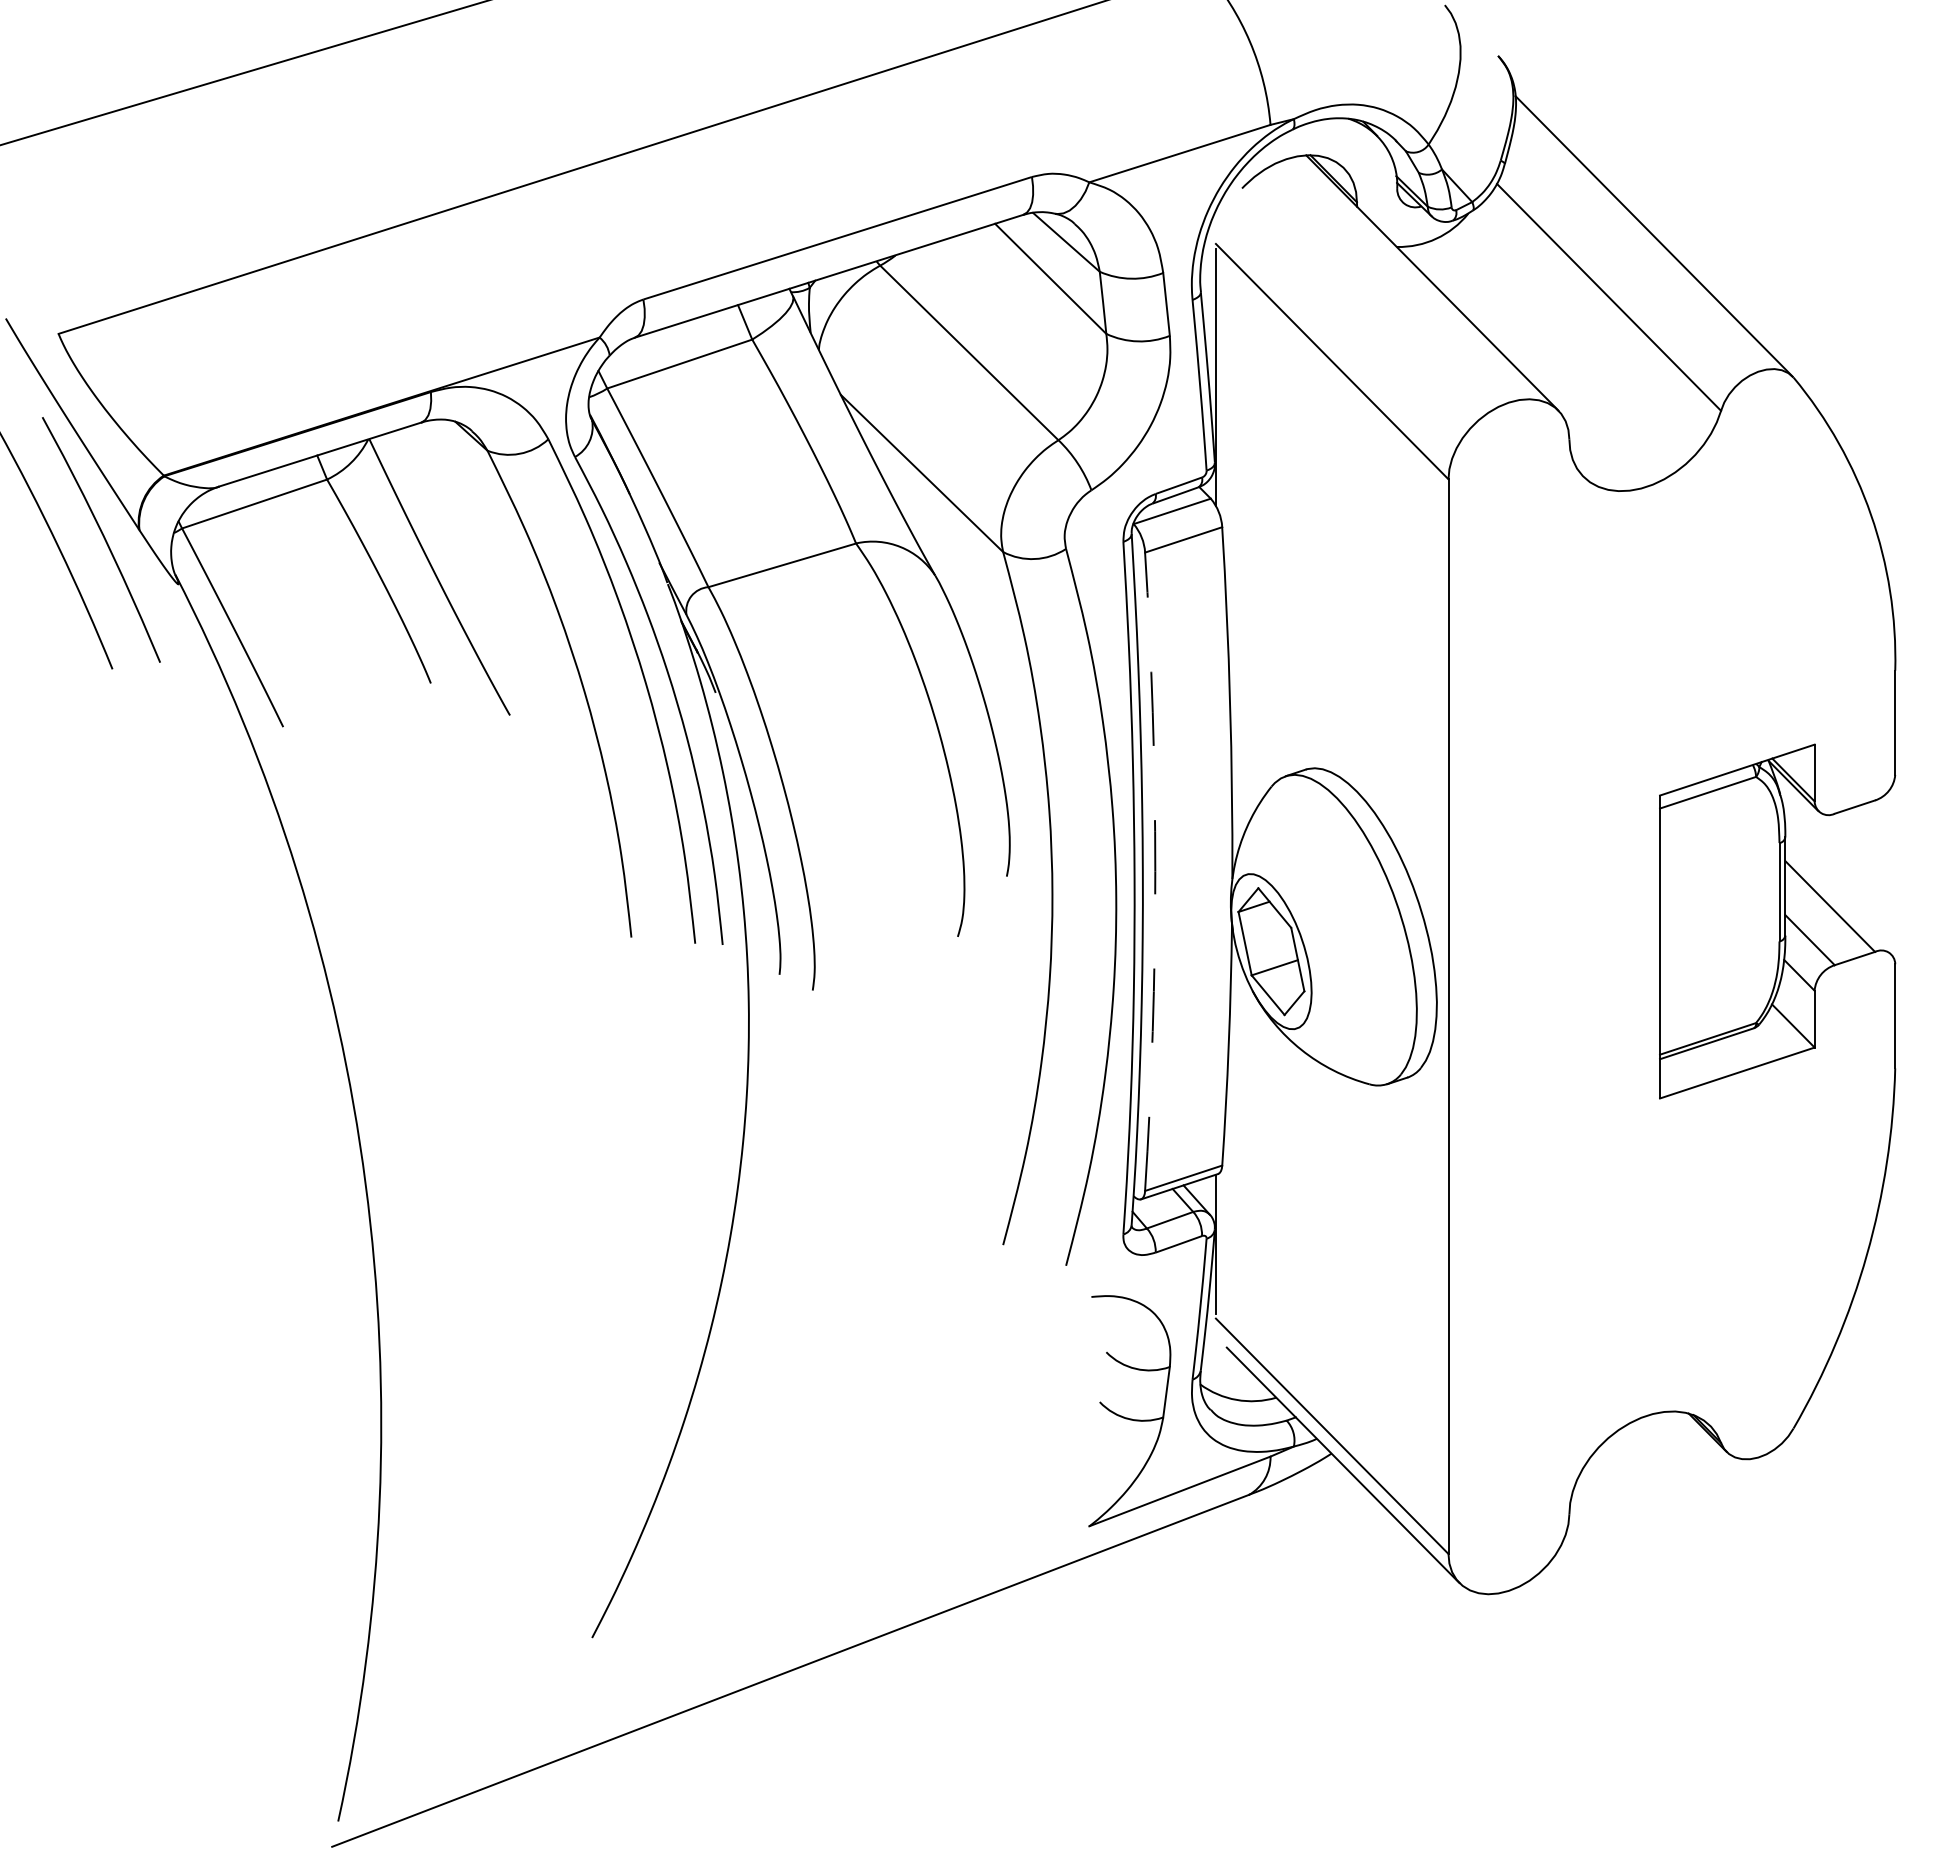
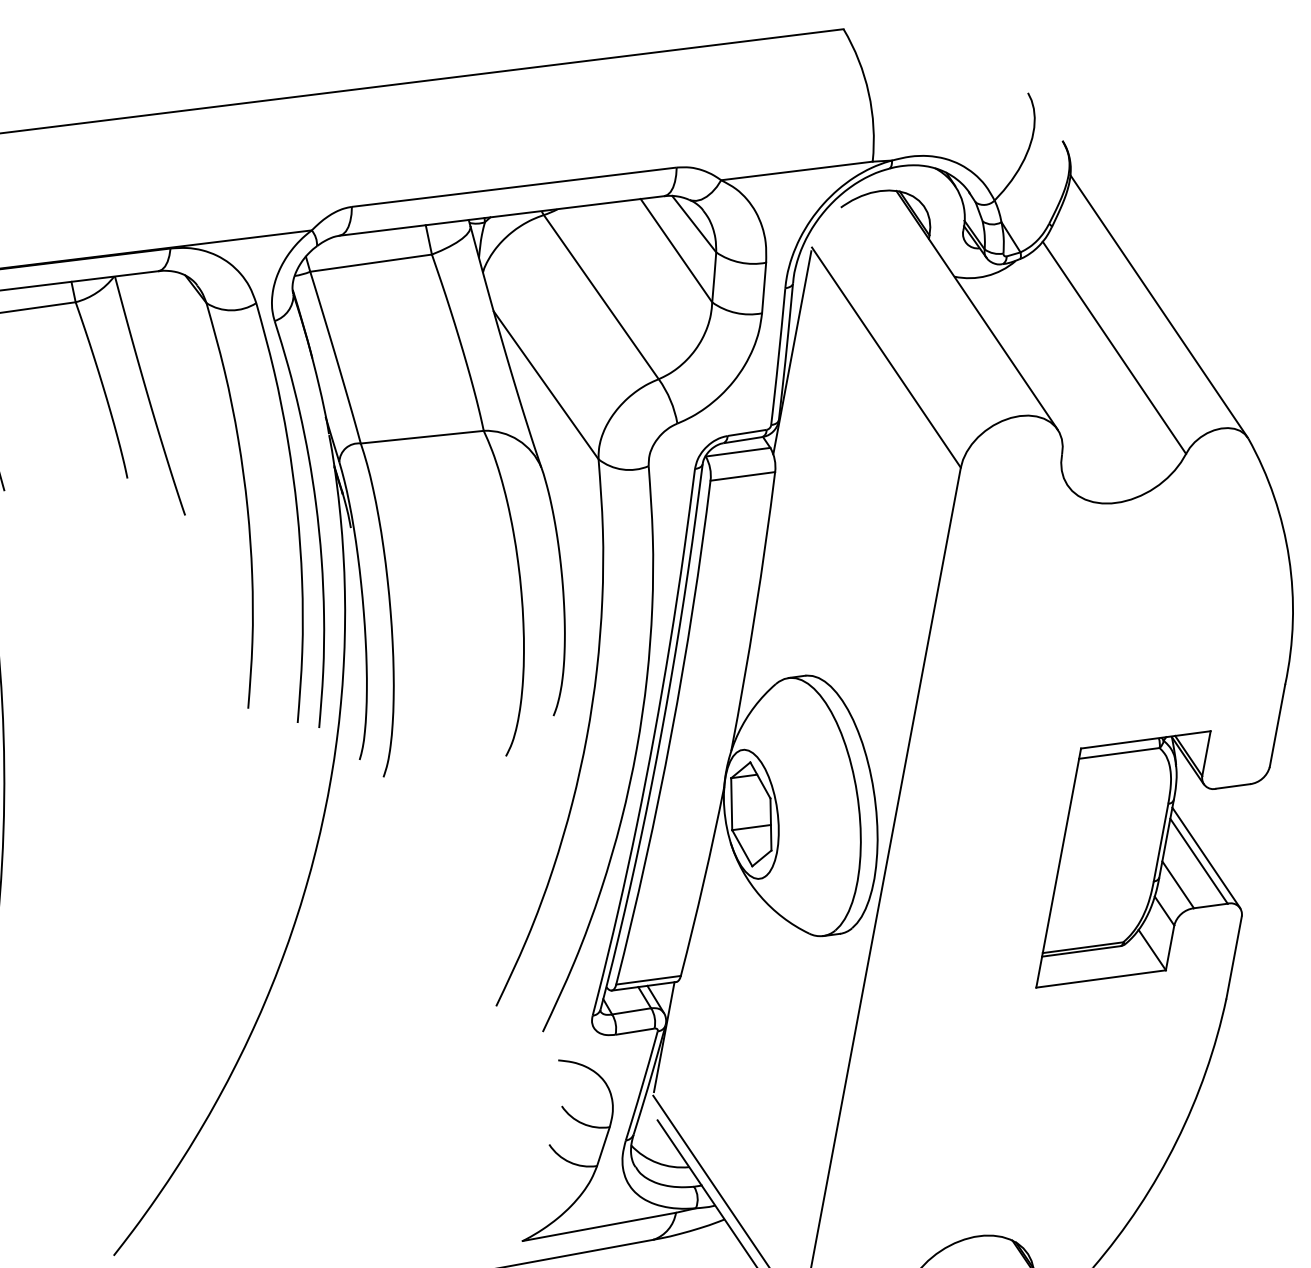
arc: (1155, 871) -> (671, 733), dashed -> solid
line: (1838, 900) -> (1206, 857), added

